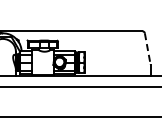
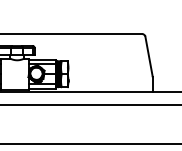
line: (147, 48) -> (148, 56), dashed -> solid

